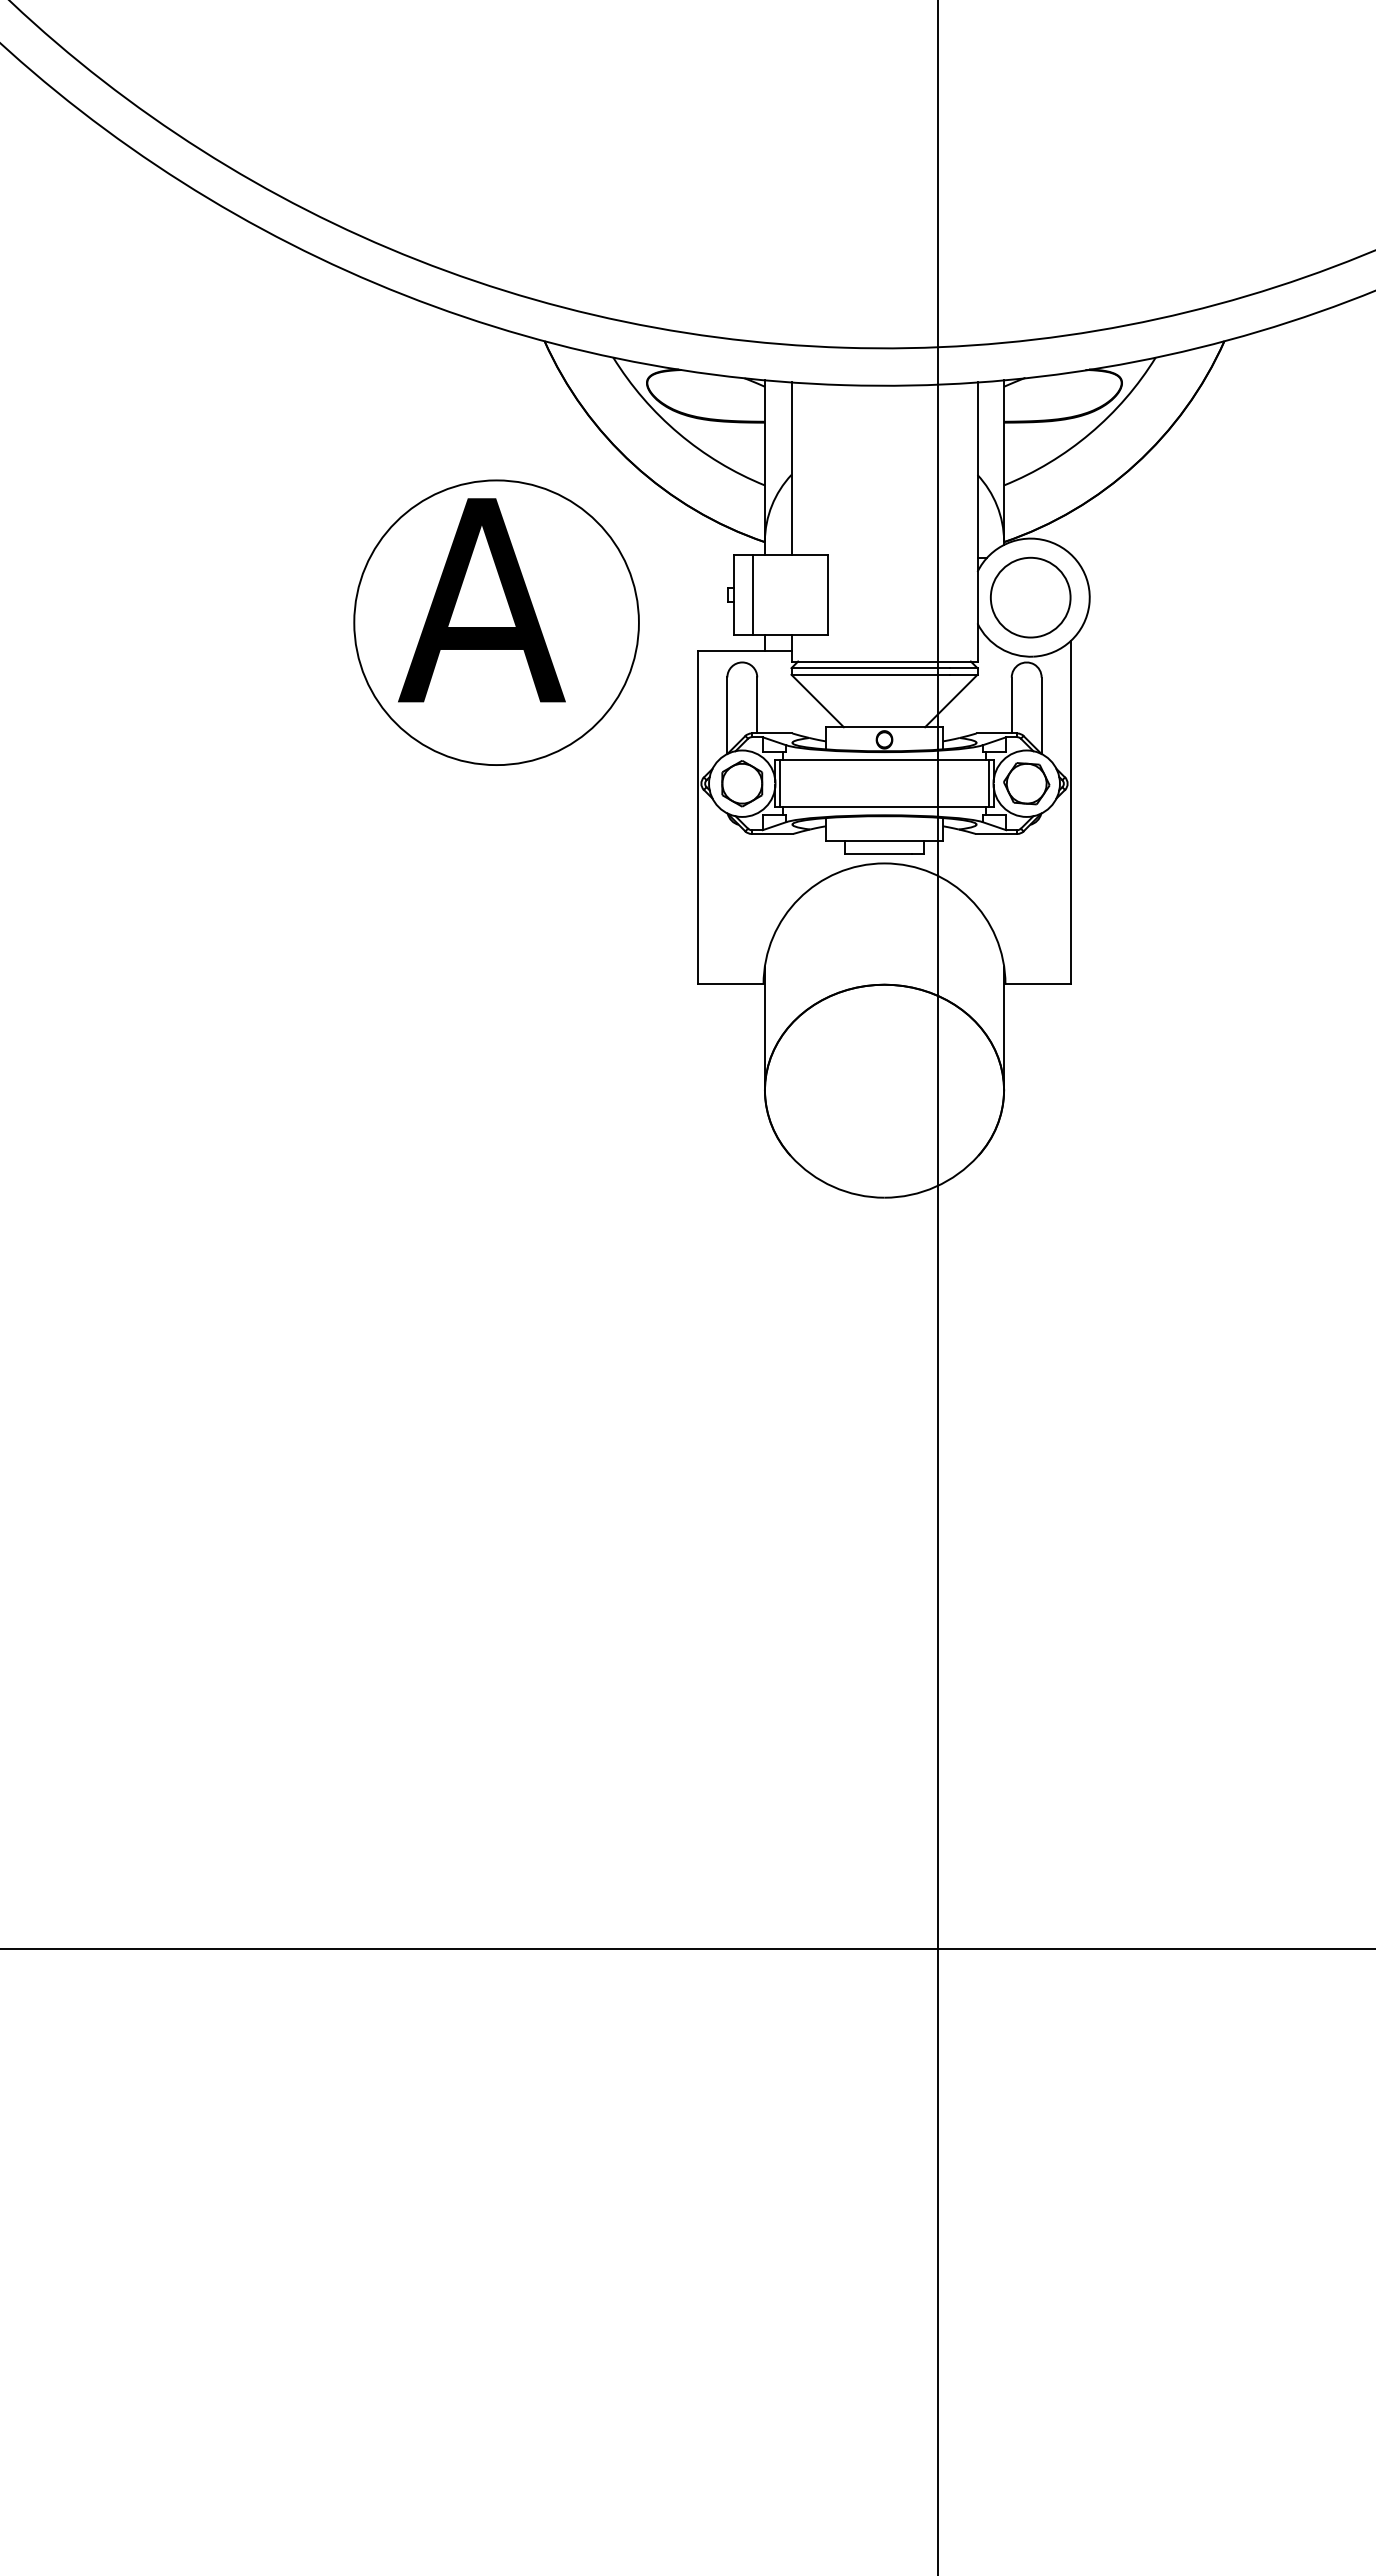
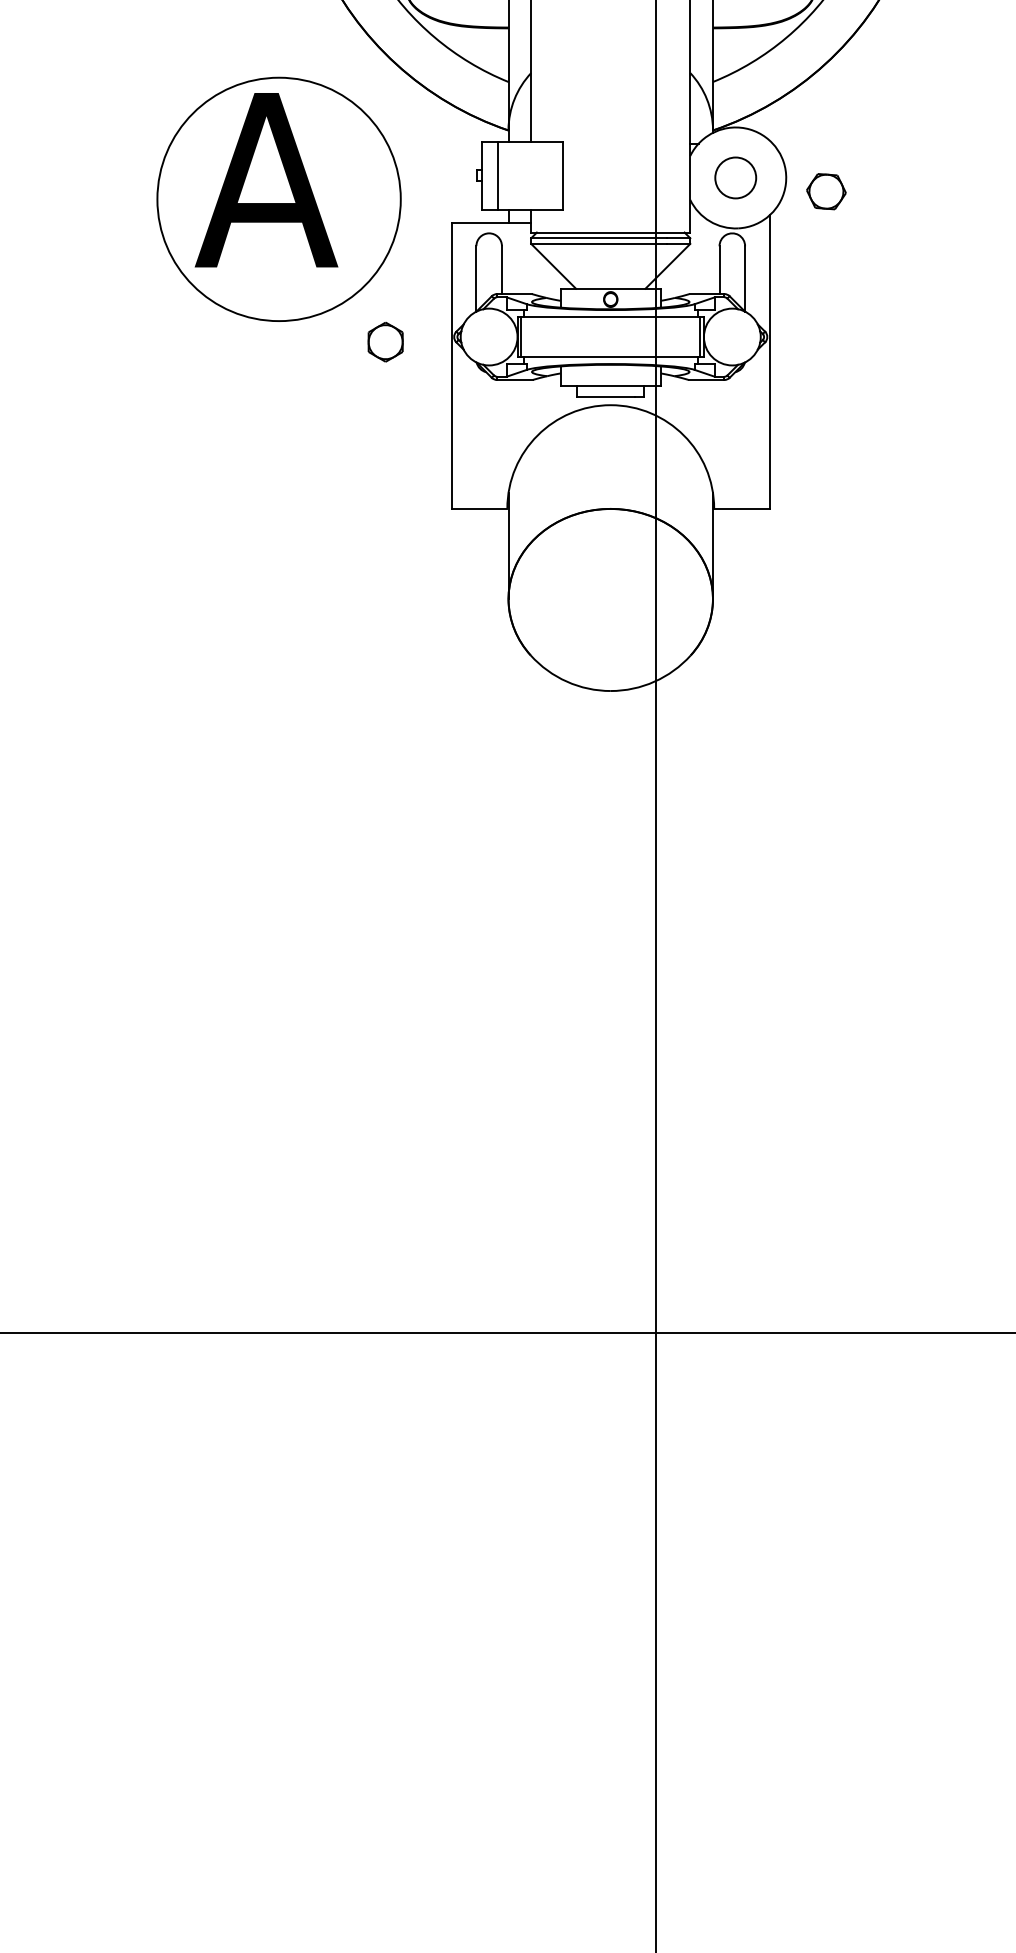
circle: (1030, 597) -> (735, 177), size x0.6
part: (742, 783) -> (385, 341), moved
part: (1026, 783) -> (826, 191), moved

